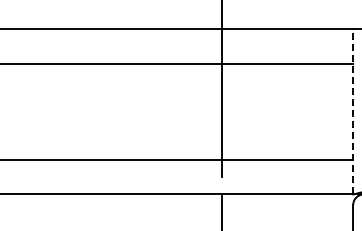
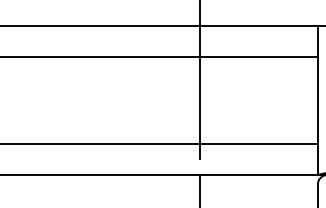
line: (353, 111) -> (318, 100), dashed -> solid

